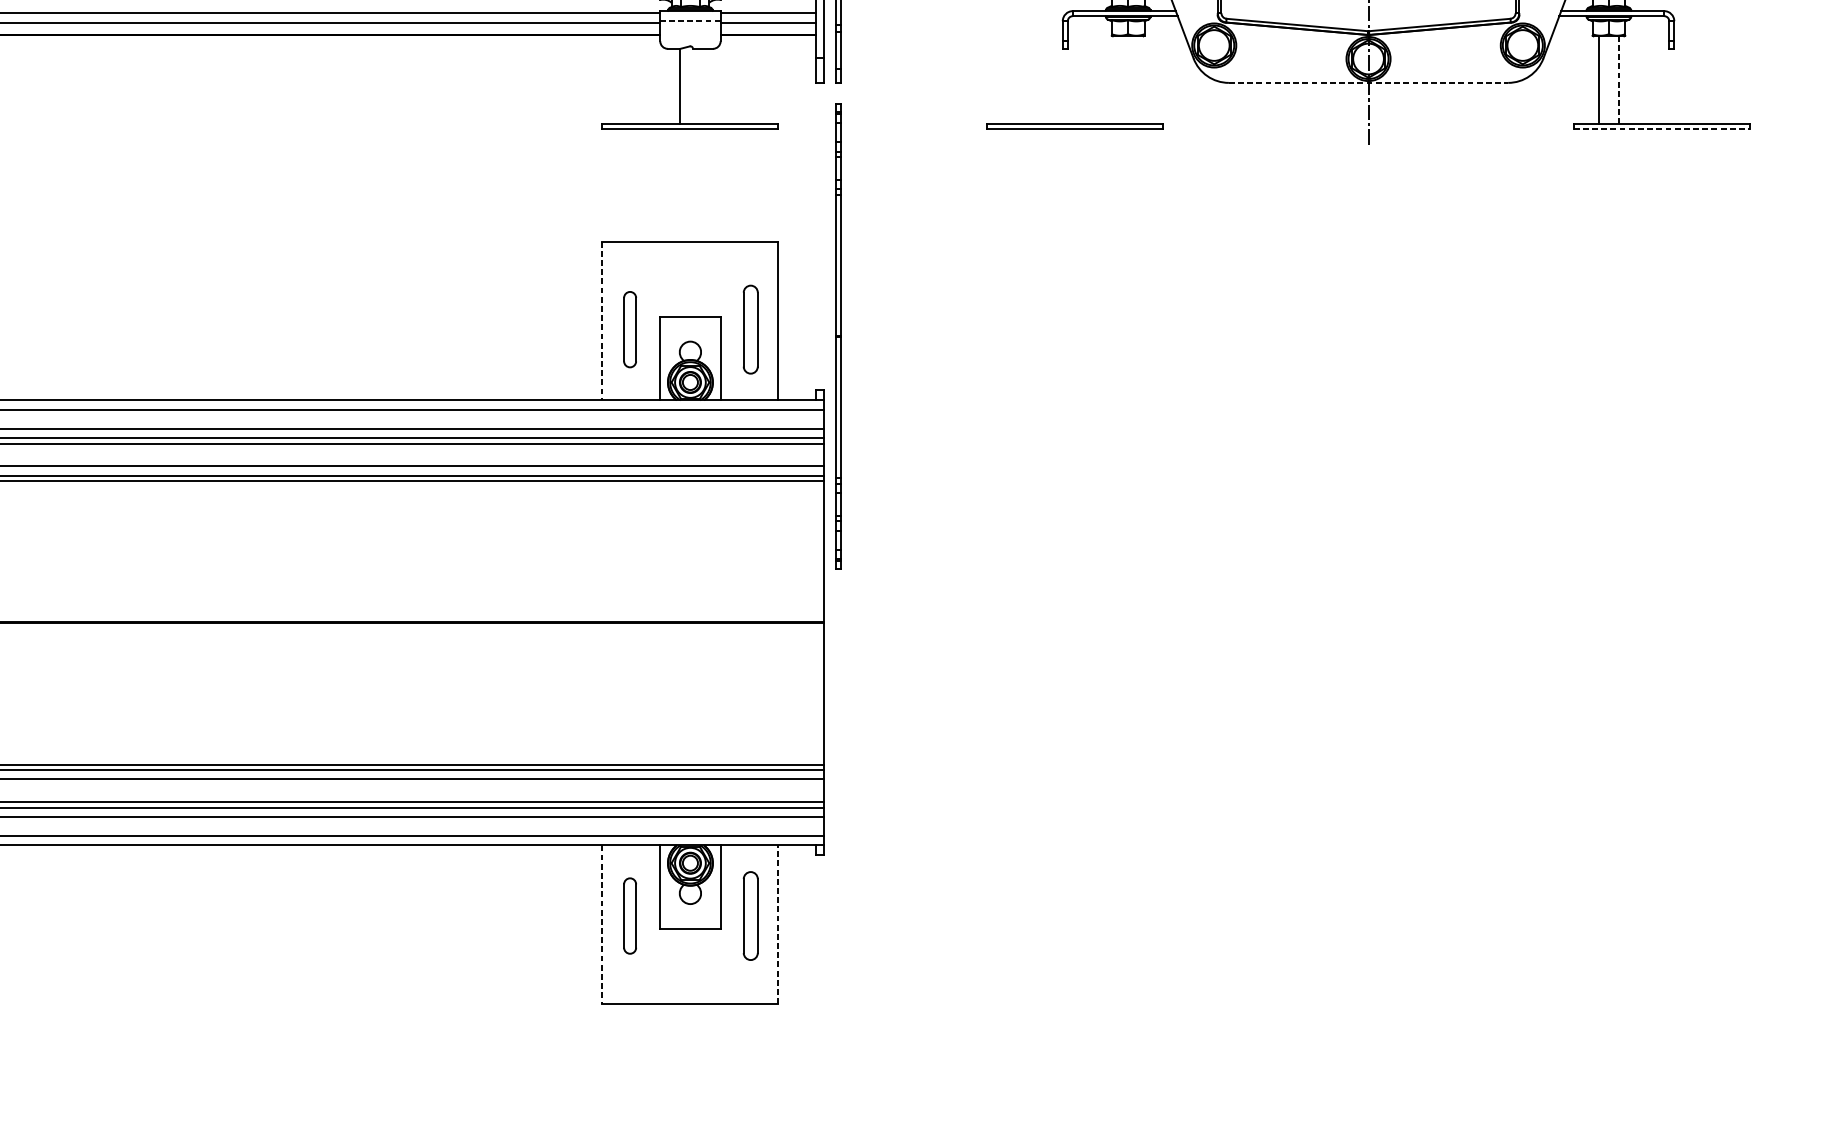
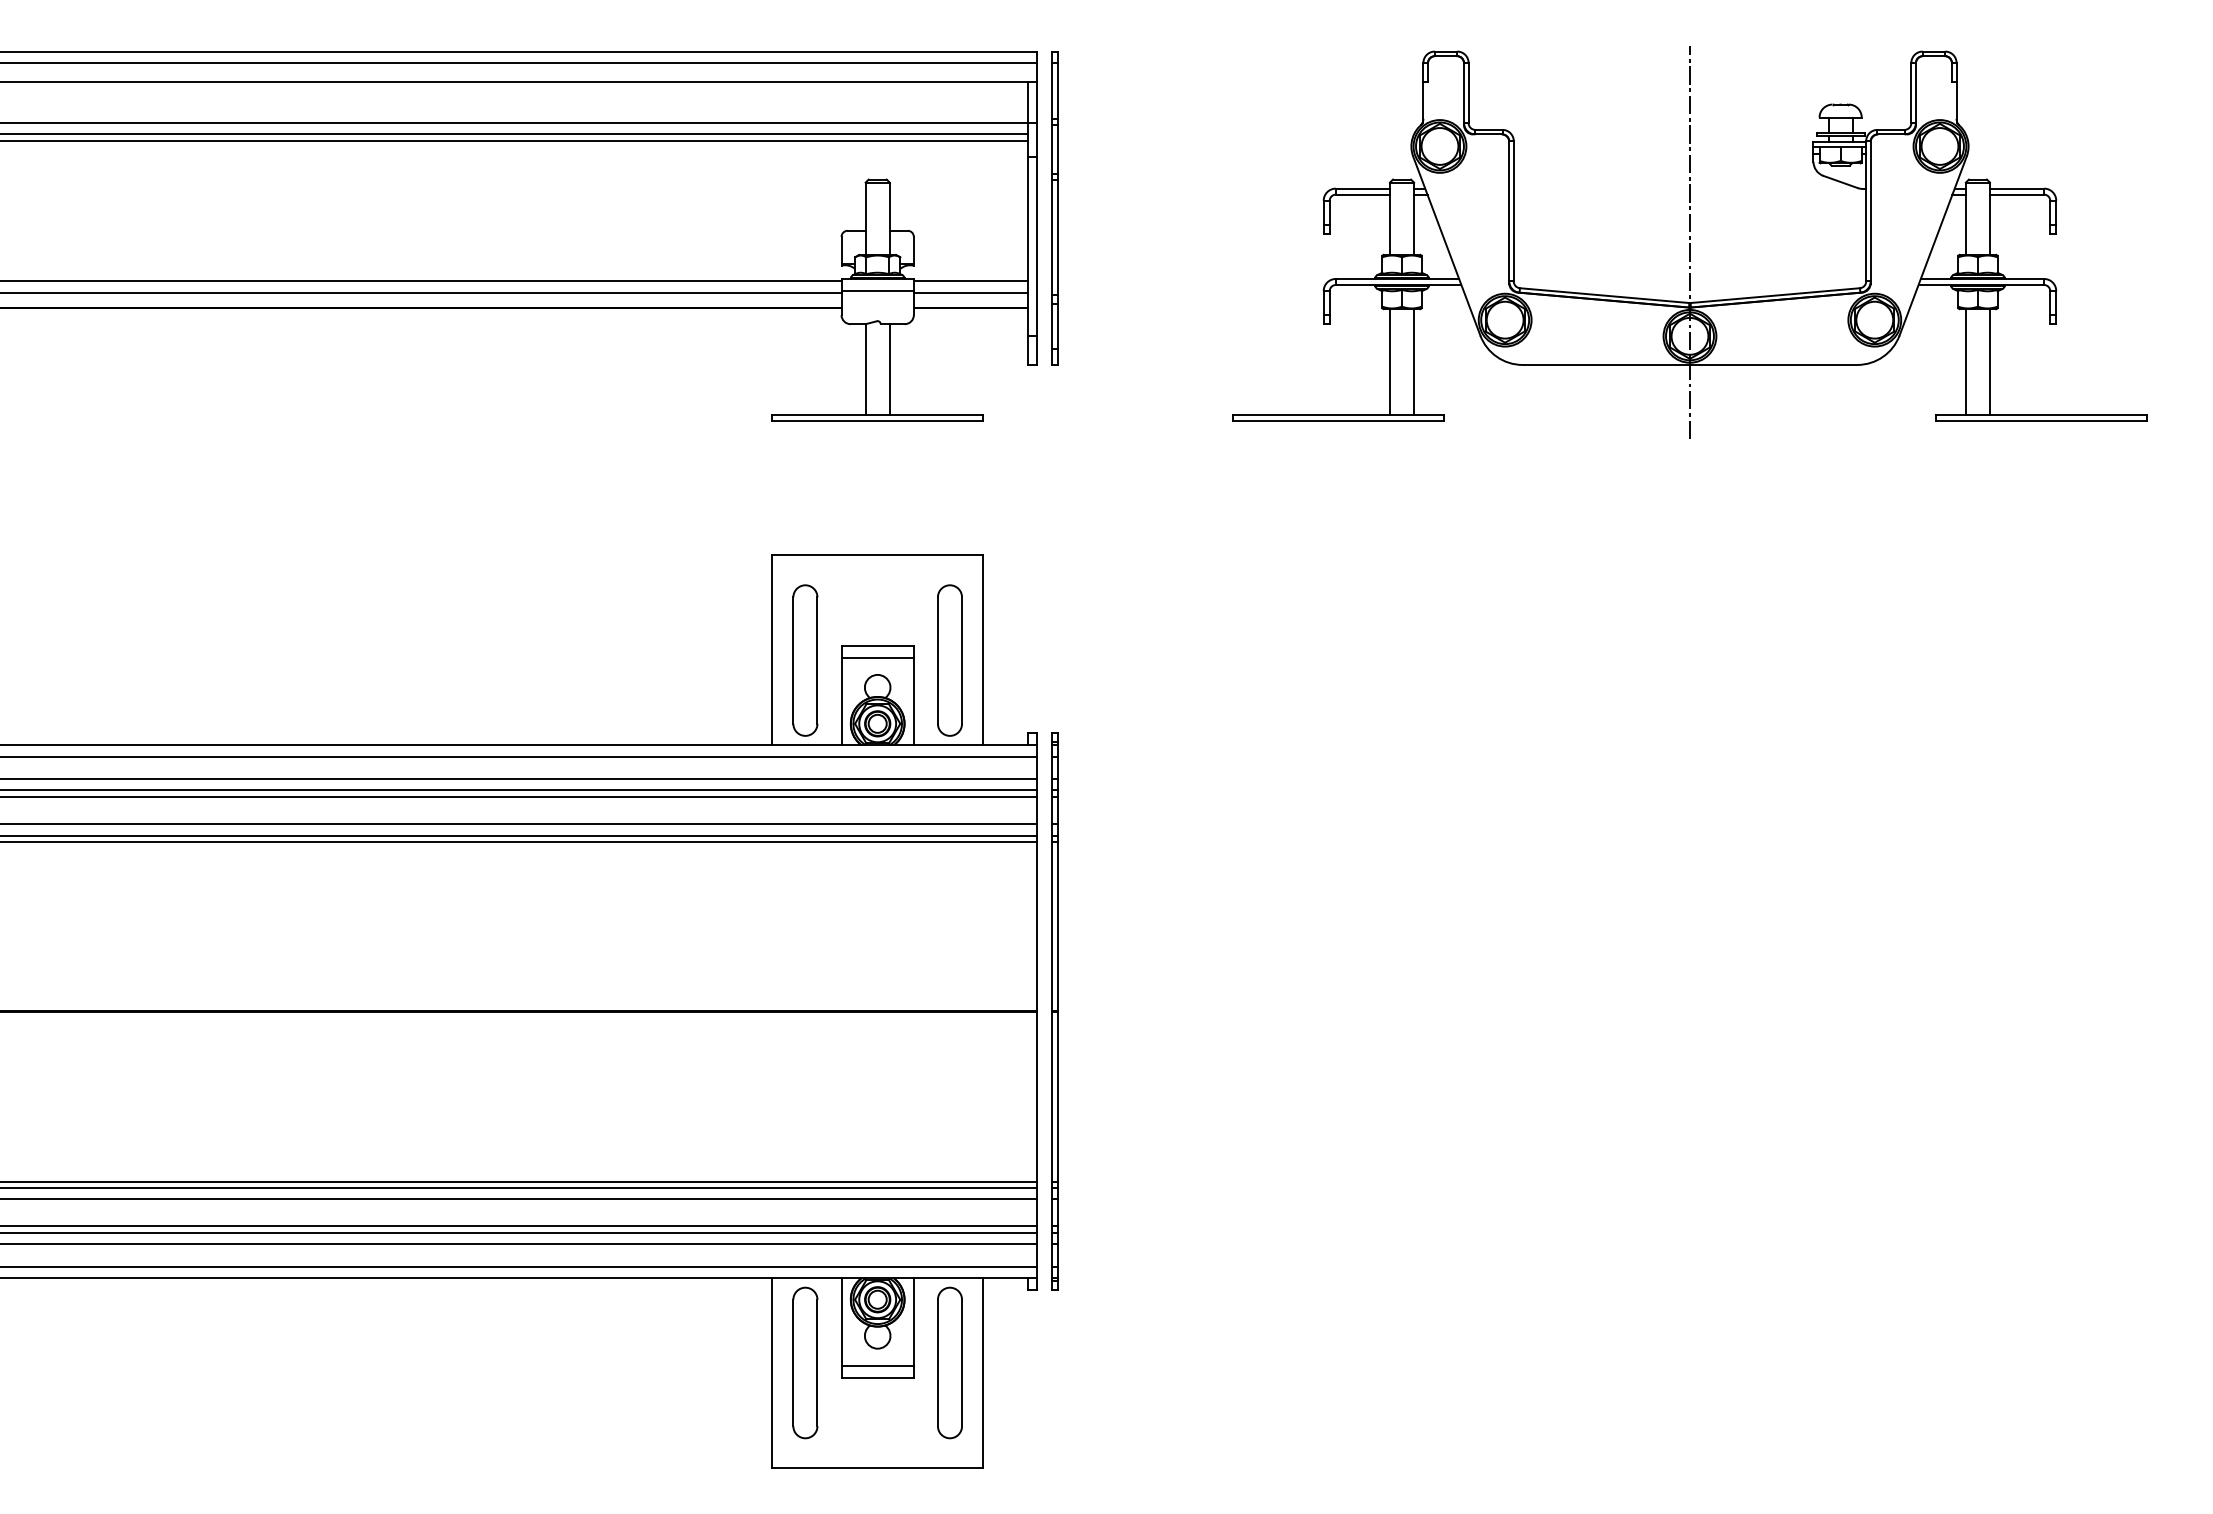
line: (690, 21) -> (877, 291), dashed -> solid
line: (1117, 80) -> (1389, 361), added
line: (1138, 80) -> (1414, 361), added
line: (1618, 80) -> (1989, 361), dashed -> solid
line: (1368, 82) -> (1690, 364), dashed -> solid
line: (700, 86) -> (889, 369), added
line: (1661, 129) -> (2041, 420), dashed -> solid
line: (602, 321) -> (772, 650), dashed -> solid
line: (690, 327) -> (877, 657), added
part: (630, 329) -> (805, 660), size x1.67
part: (750, 329) -> (949, 660), size x1.43
part: (838, 336) -> (1054, 1011), moved
part: (630, 915) -> (805, 1362), size x1.67
part: (750, 915) -> (949, 1362), size x1.43
line: (690, 918) -> (877, 1366), added
line: (778, 923) -> (983, 1372), dashed -> solid
line: (602, 924) -> (772, 1373), dashed -> solid

